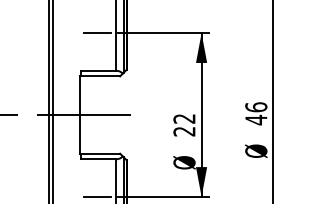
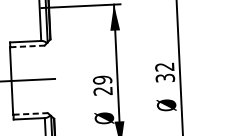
line: (96, 33) -> (22, 9), removed
line: (100, 76) -> (27, 46), solid -> dashed
text: (256, 113) -> (165, 72), 46 -> 32
text: (184, 118) -> (102, 79), 22 -> 29
line: (100, 153) -> (30, 113), solid -> dashed

